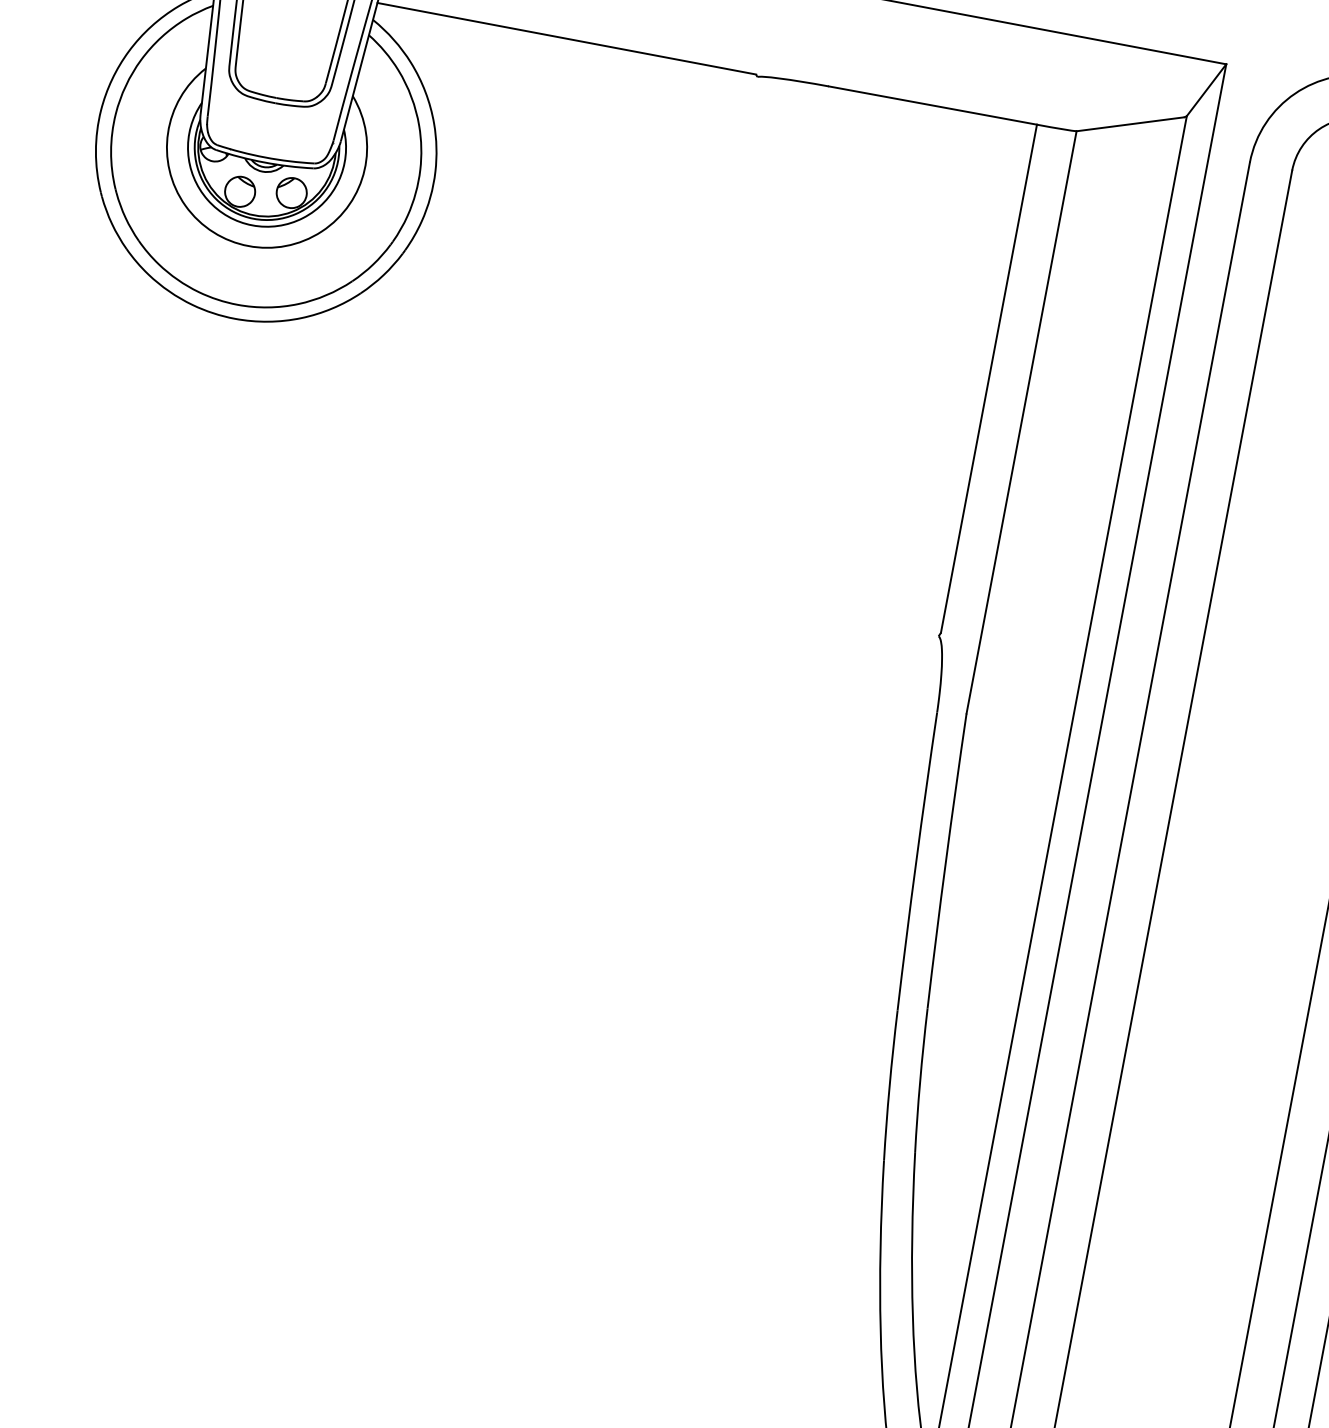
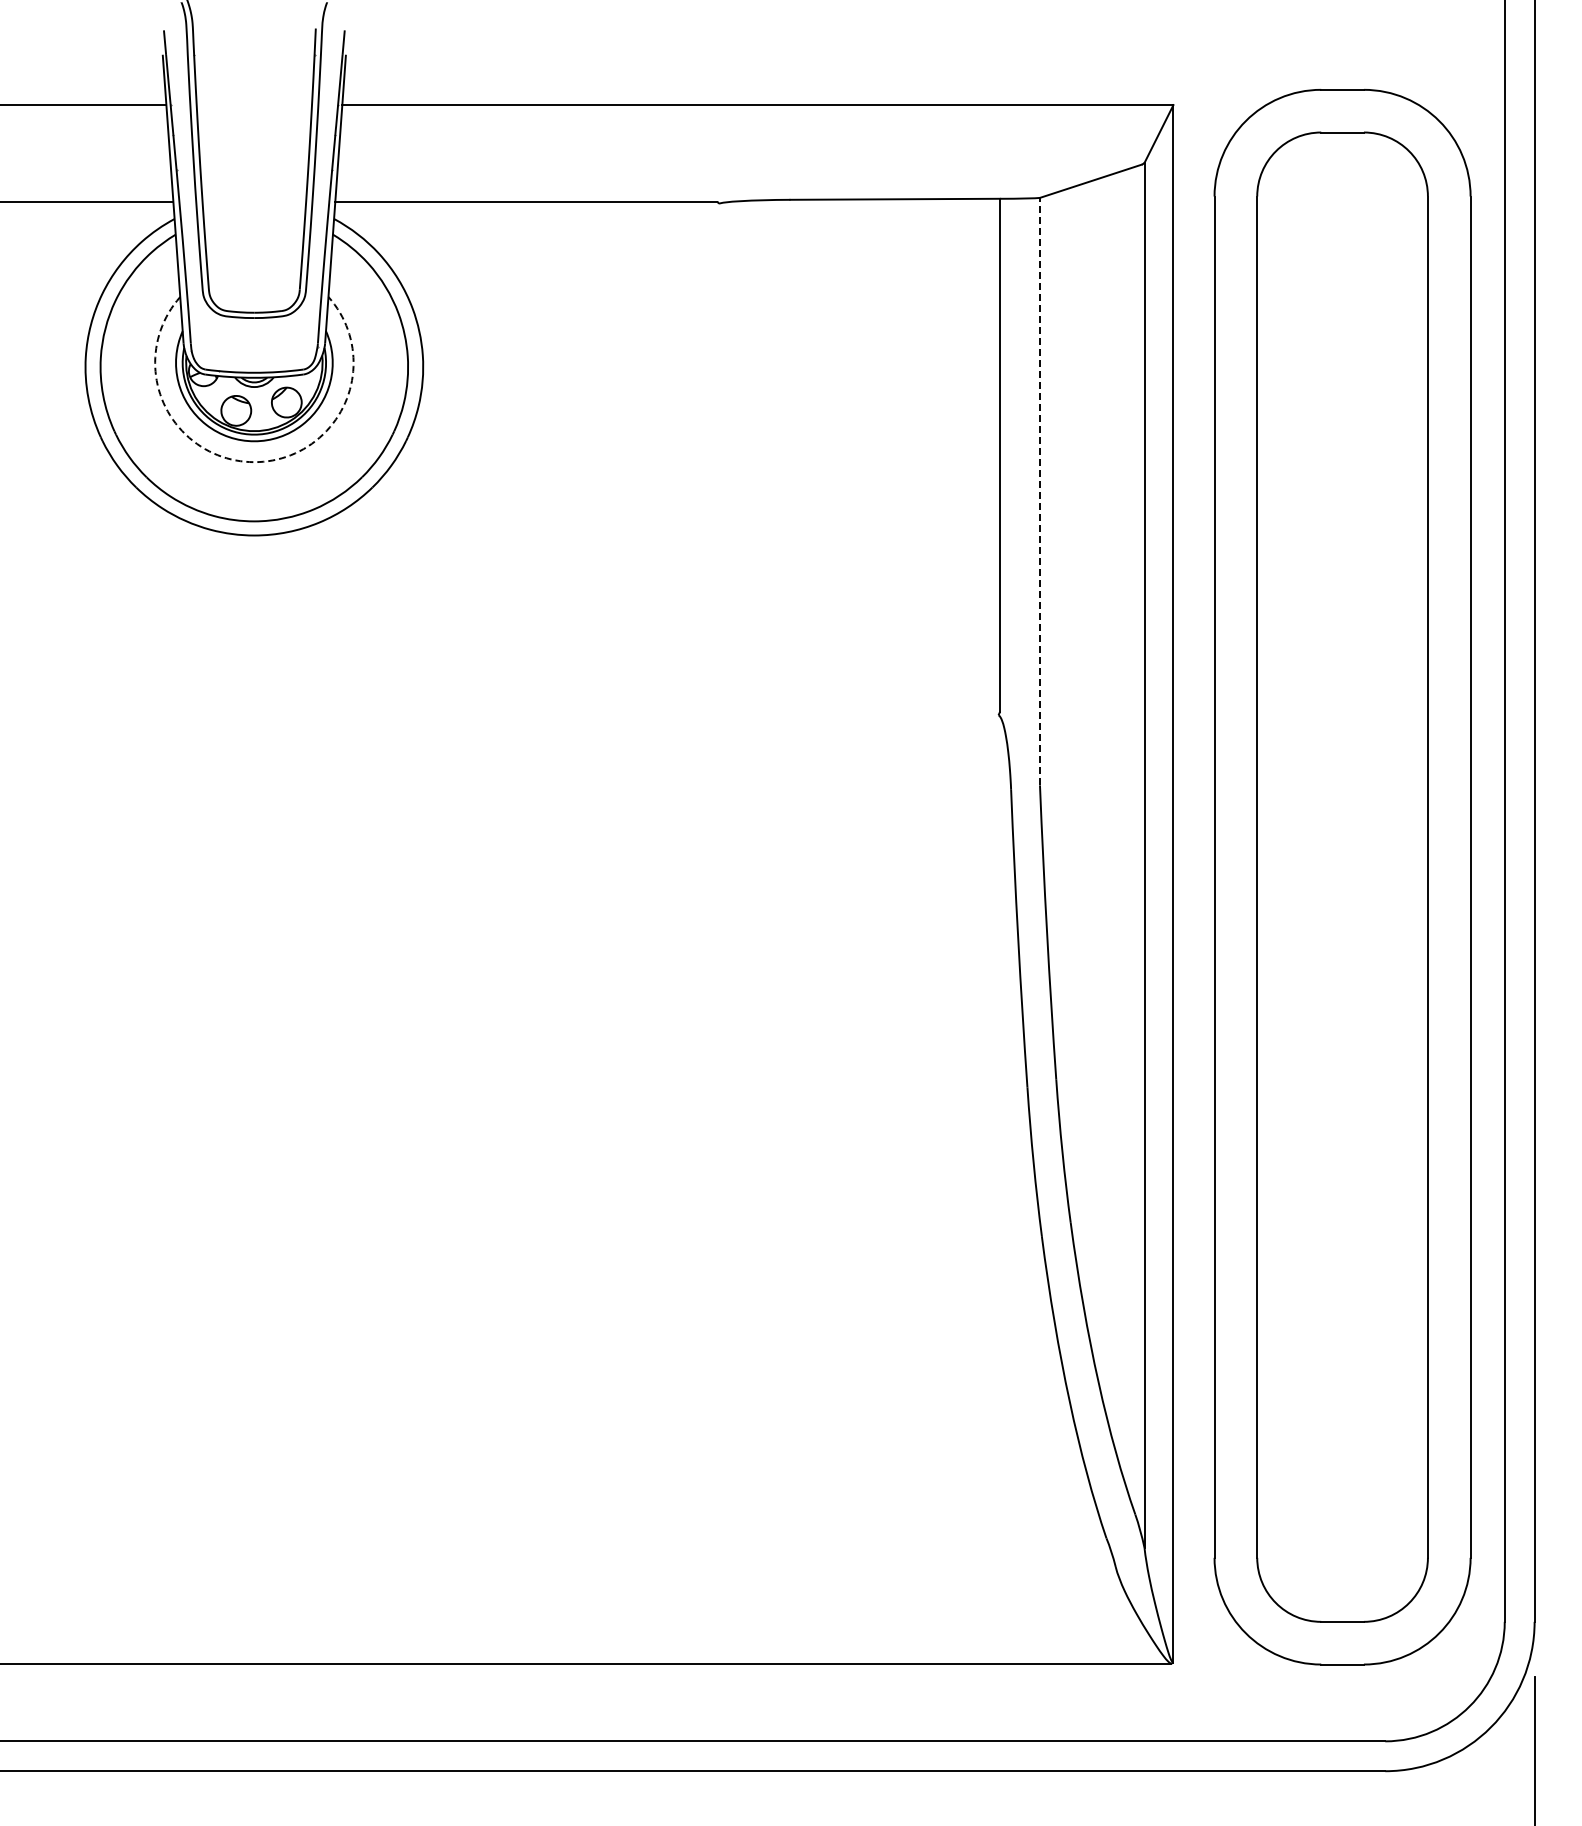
arc: (248, 246) -> (254, 462), solid -> dashed
line: (1021, 422) -> (1039, 491), solid -> dashed

